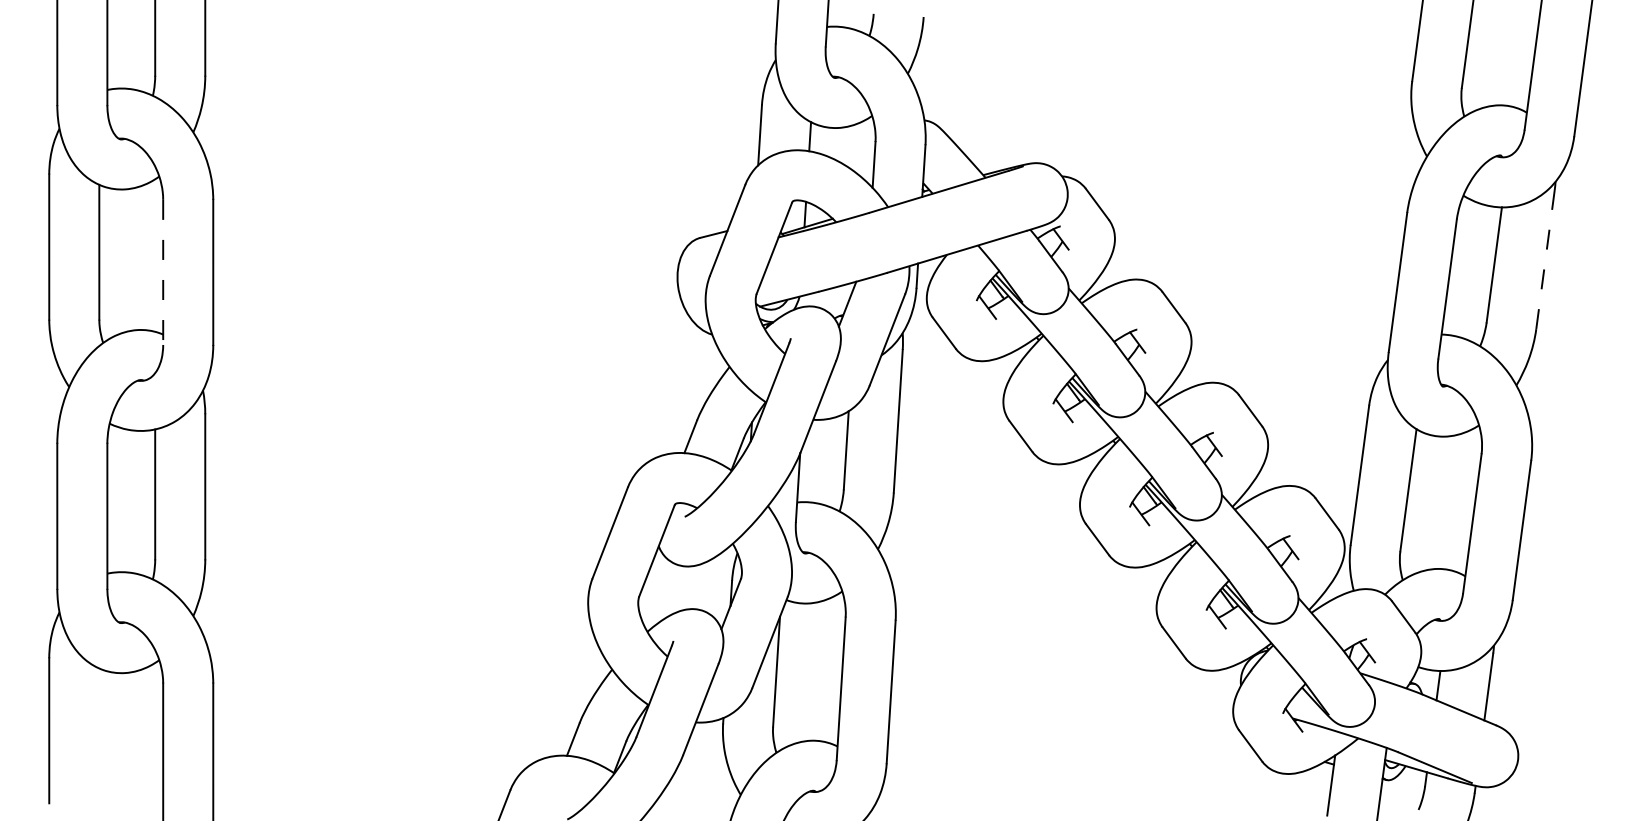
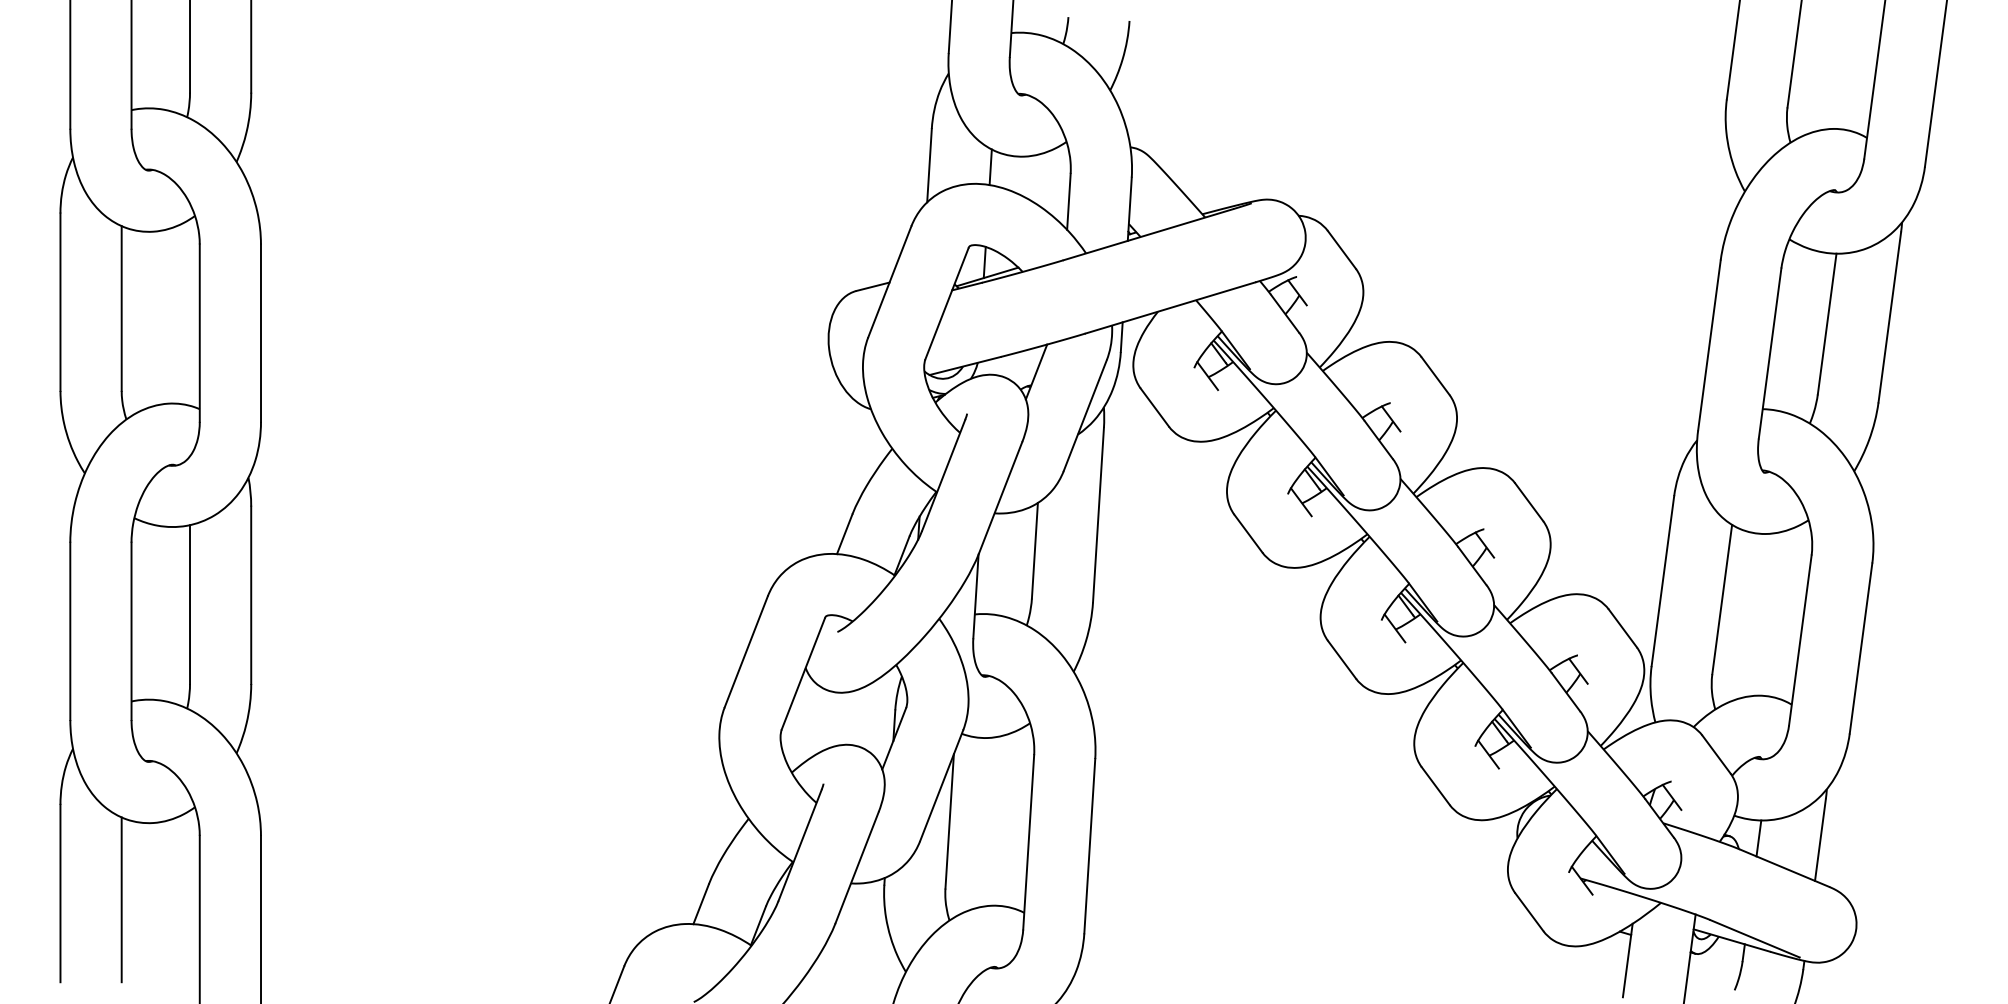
line: (1545, 260) -> (1889, 318), dashed -> solid
line: (163, 272) -> (200, 333), dashed -> solid
line: (99, 735) -> (121, 899), added

